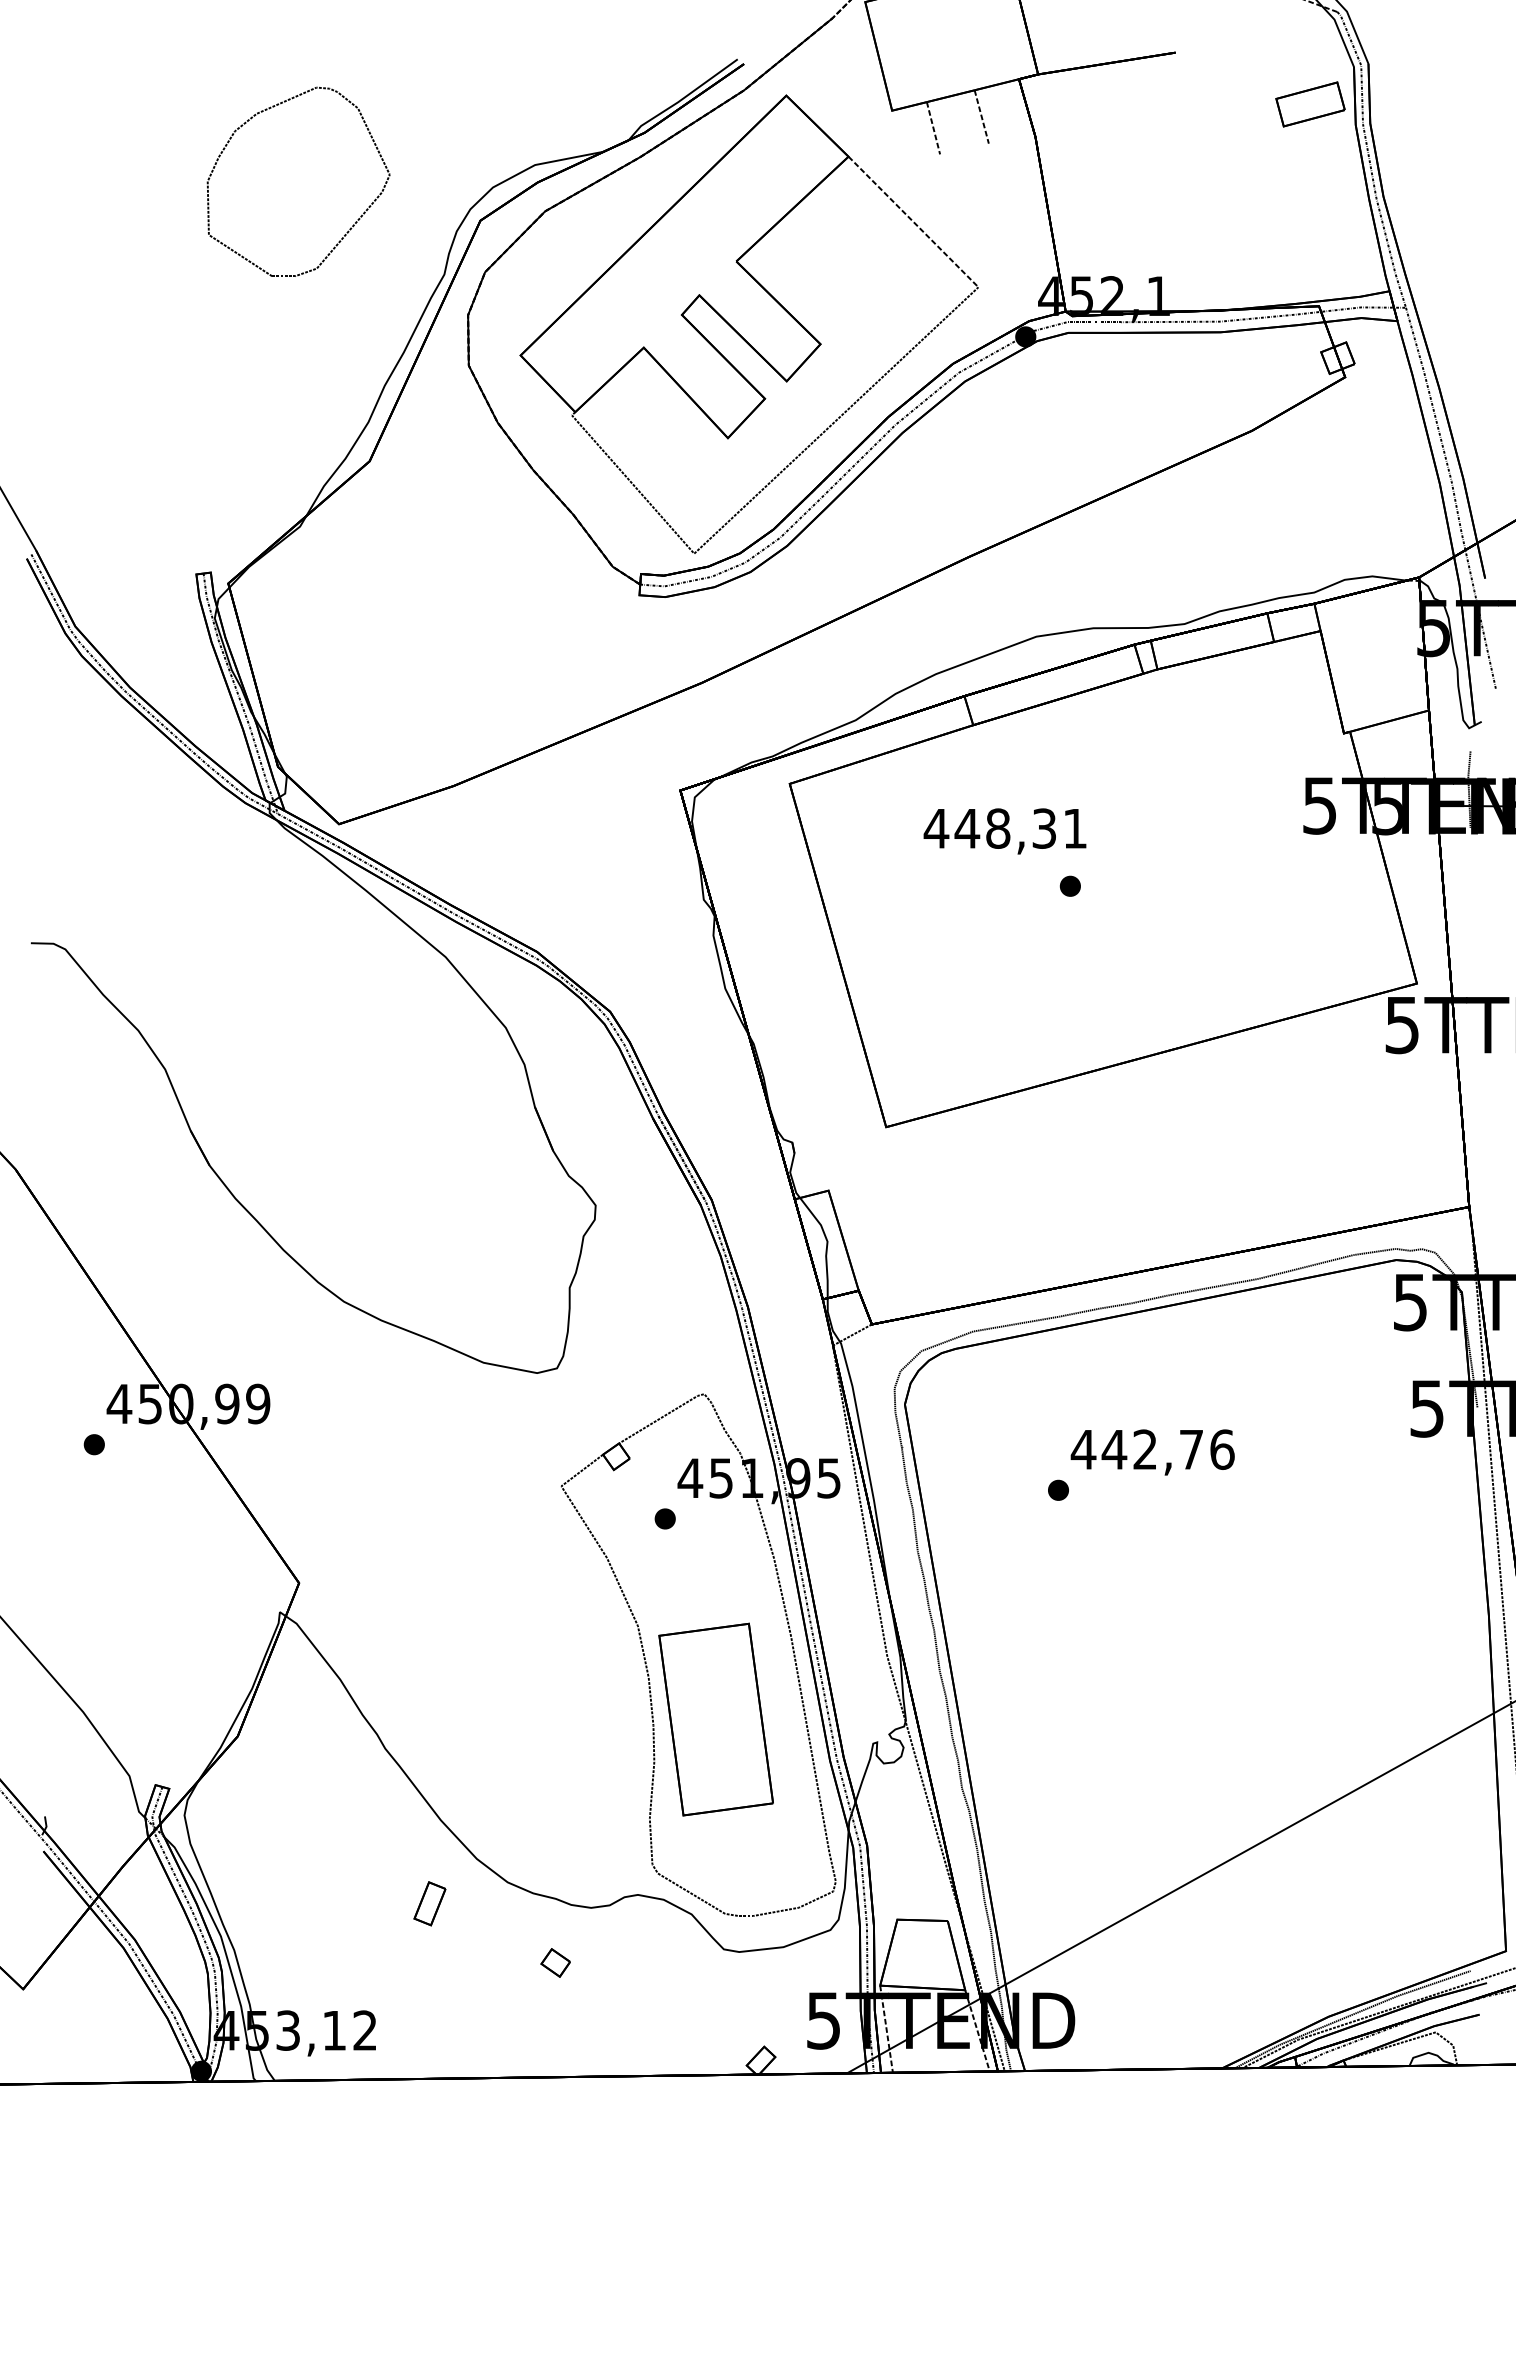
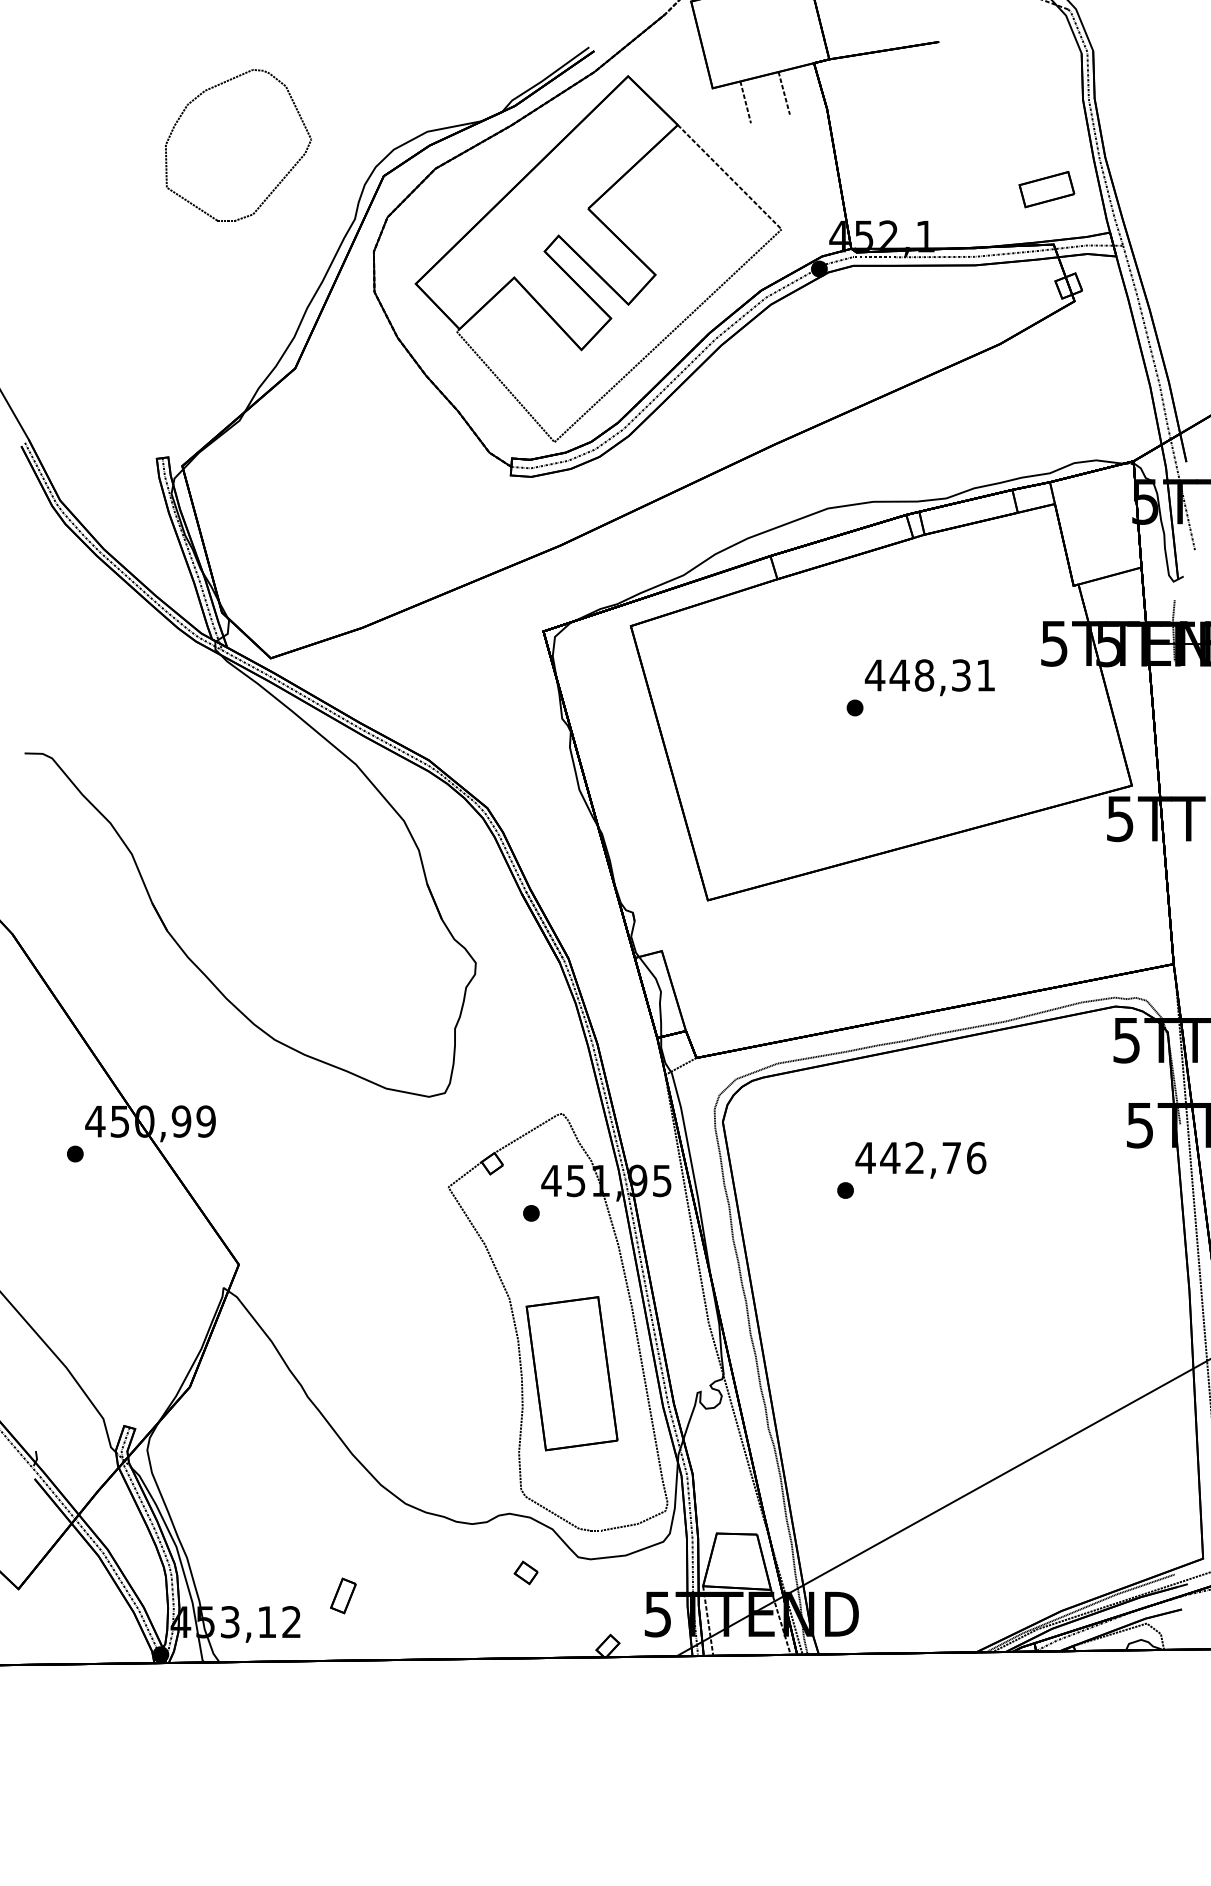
part: (1310, 104) -> (1046, 189), moved
text: (1004, 831) -> (929, 677), moved
part: (429, 1903) -> (343, 1595), moved
part: (555, 1962) -> (526, 1572), moved

